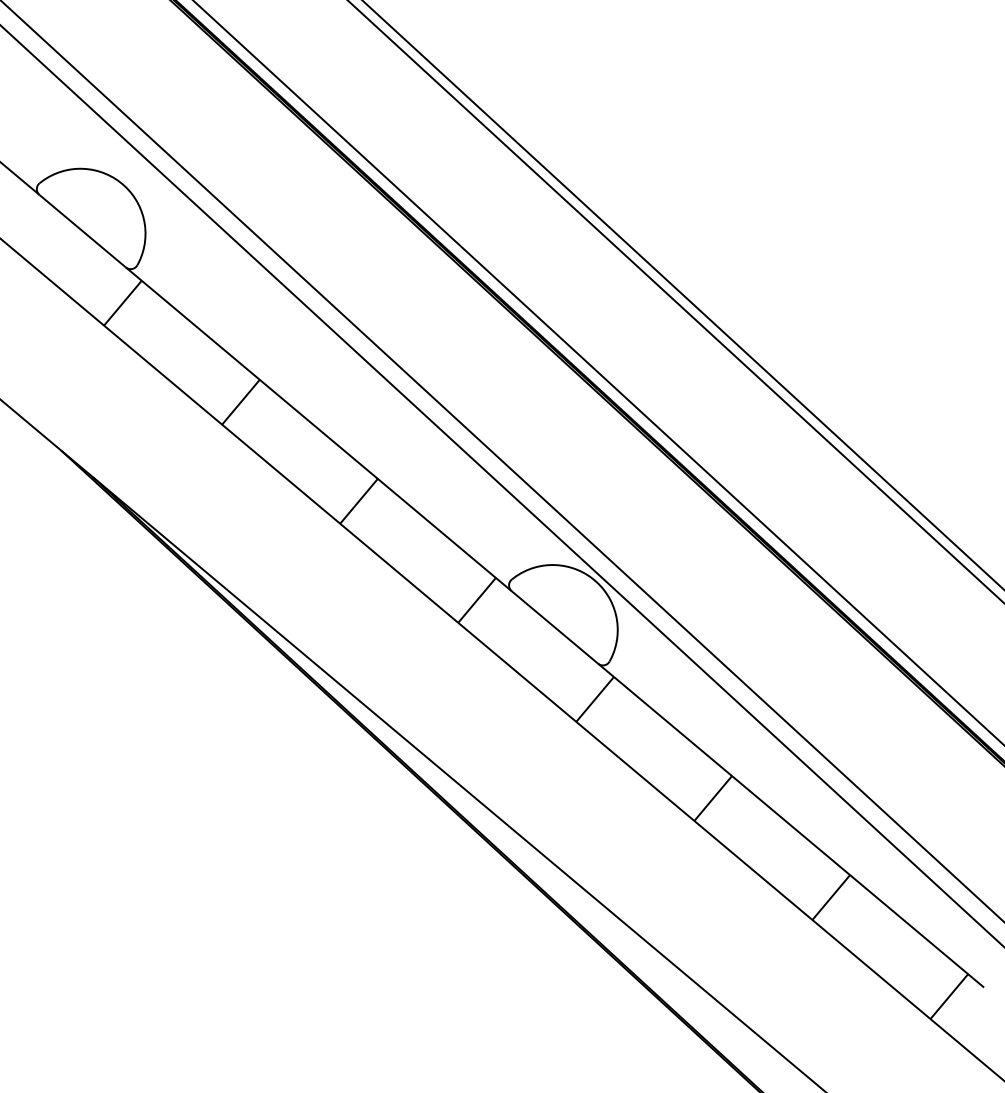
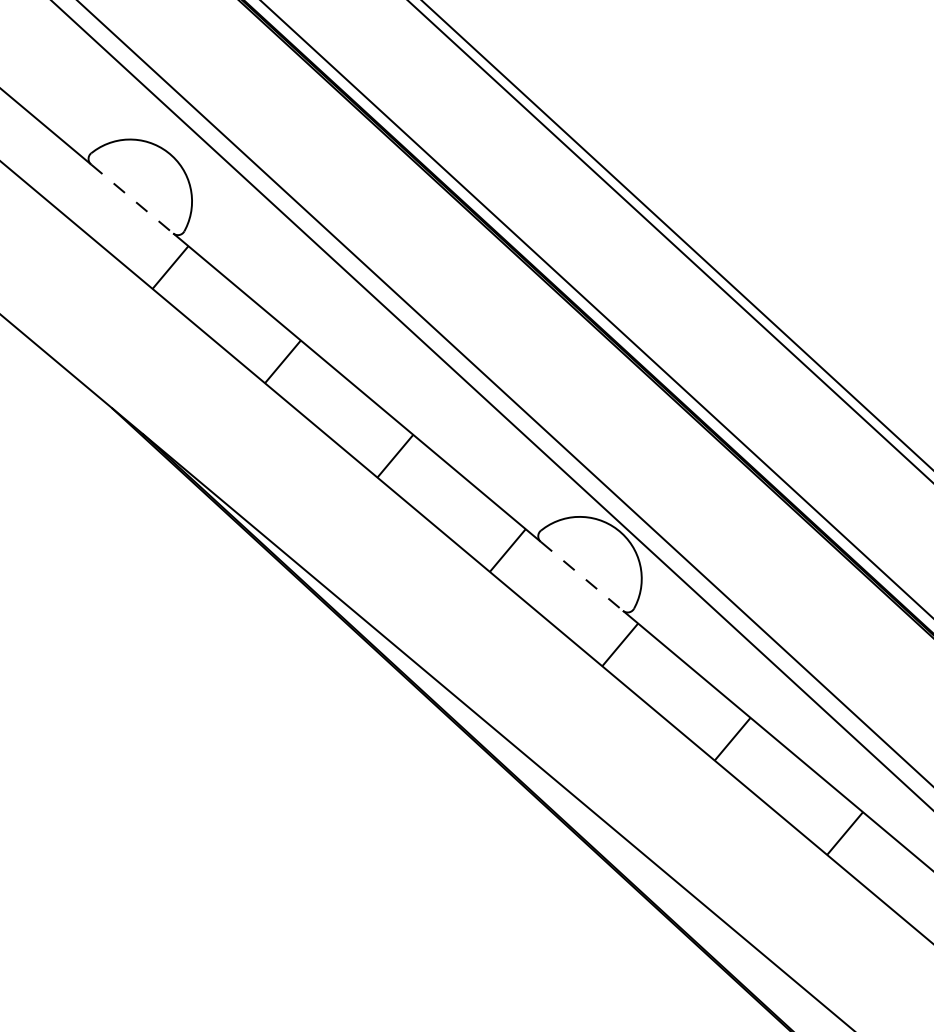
line: (83, 231) -> (132, 199), solid -> dashed
line: (555, 627) -> (582, 576), solid -> dashed

